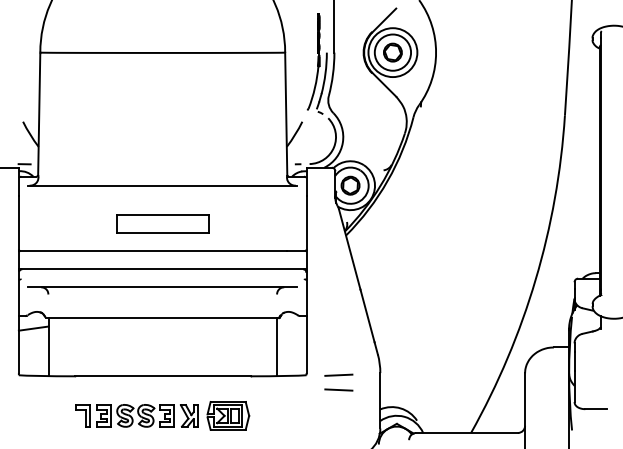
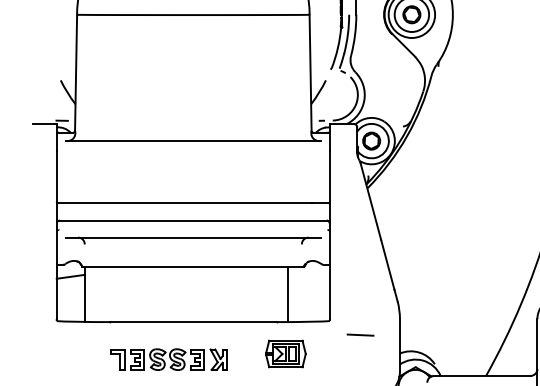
part: (162, 223) -> (193, 177), removed
line: (276, 346) -> (288, 293), moved
line: (338, 374) -> (360, 320), removed
part: (228, 415) -> (286, 353), moved

